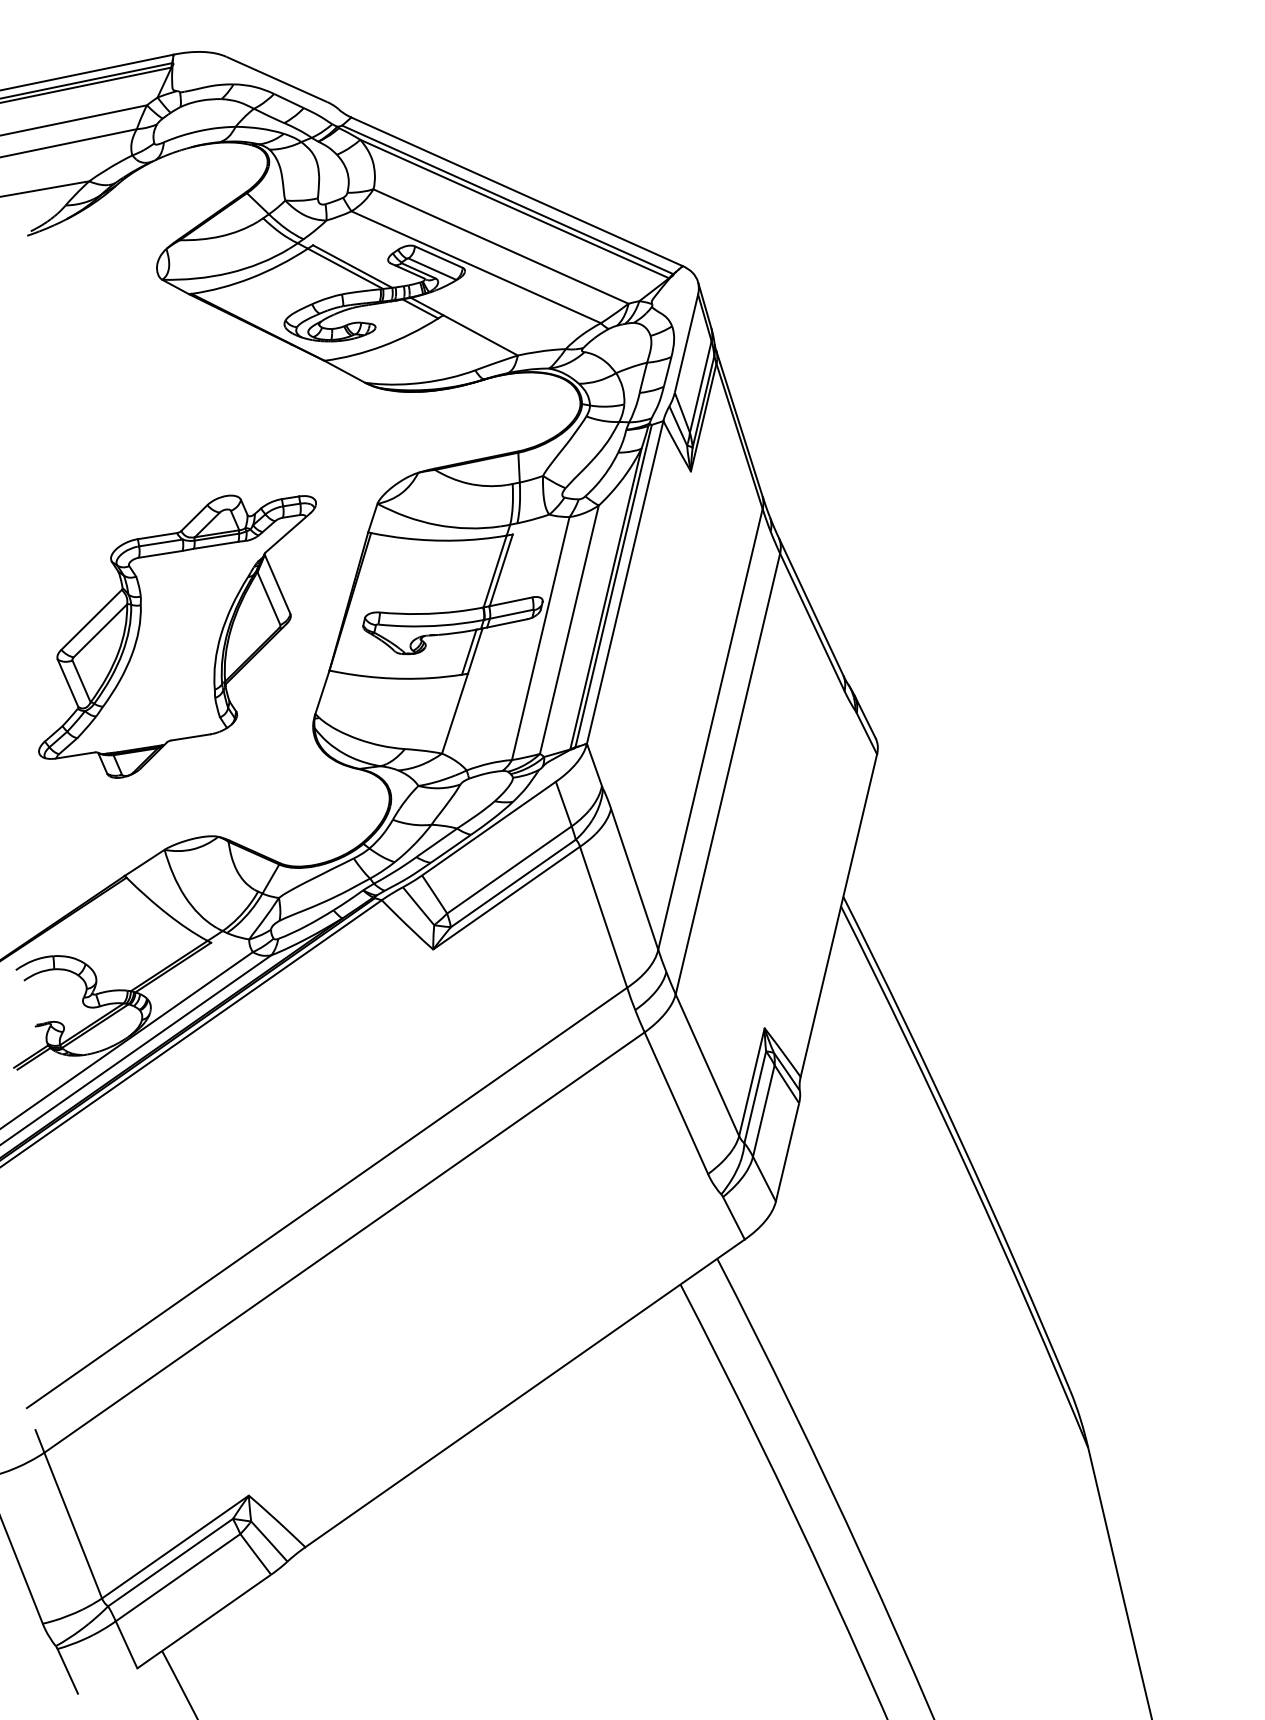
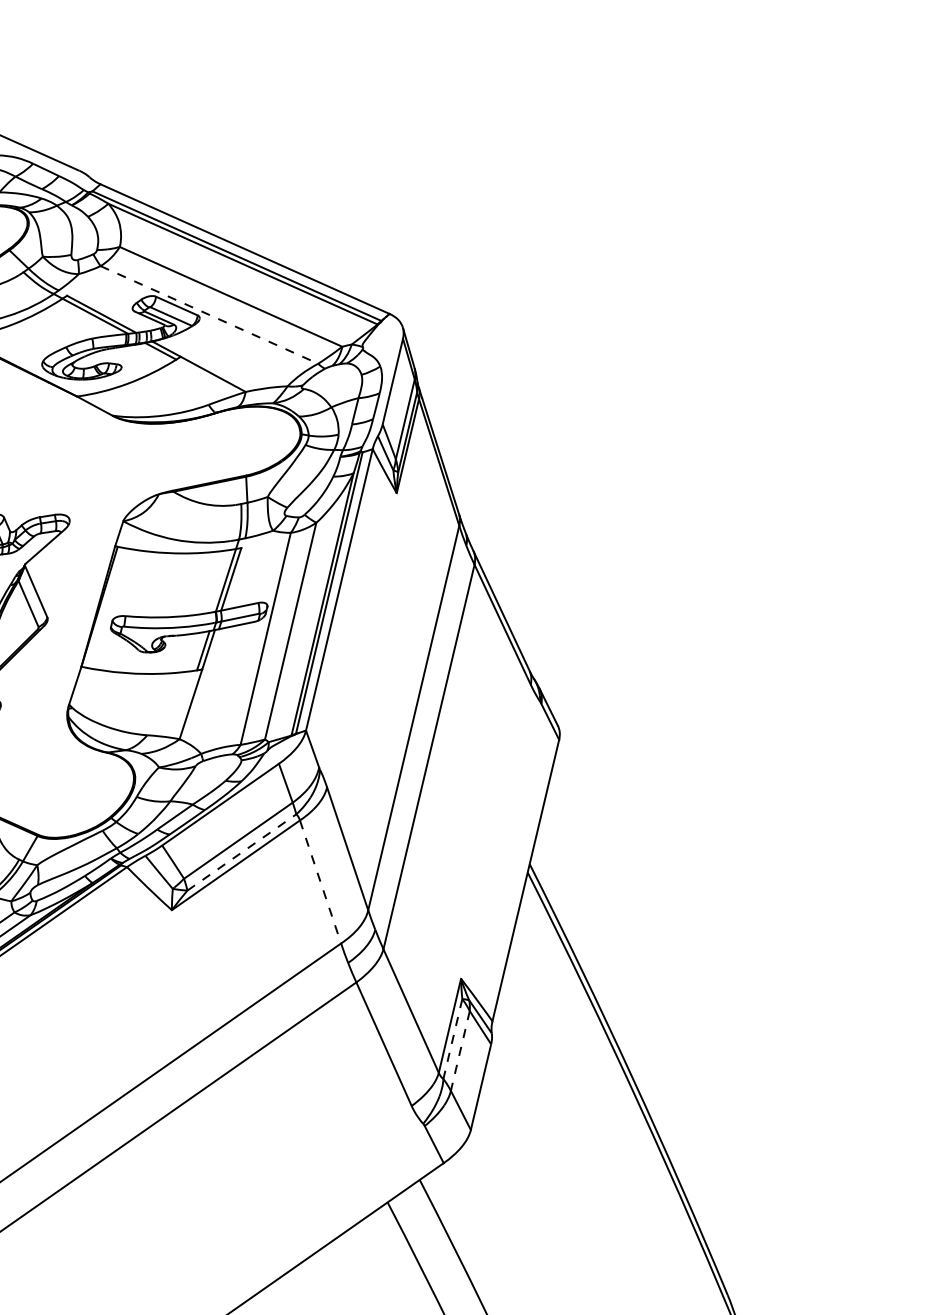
line: (476, 267) -> (209, 315), solid -> dashed
line: (513, 883) -> (241, 852), solid -> dashed
line: (603, 917) -> (320, 882), solid -> dashed
line: (755, 1097) -> (453, 1039), solid -> dashed
line: (763, 1110) -> (460, 1050), solid -> dashed

